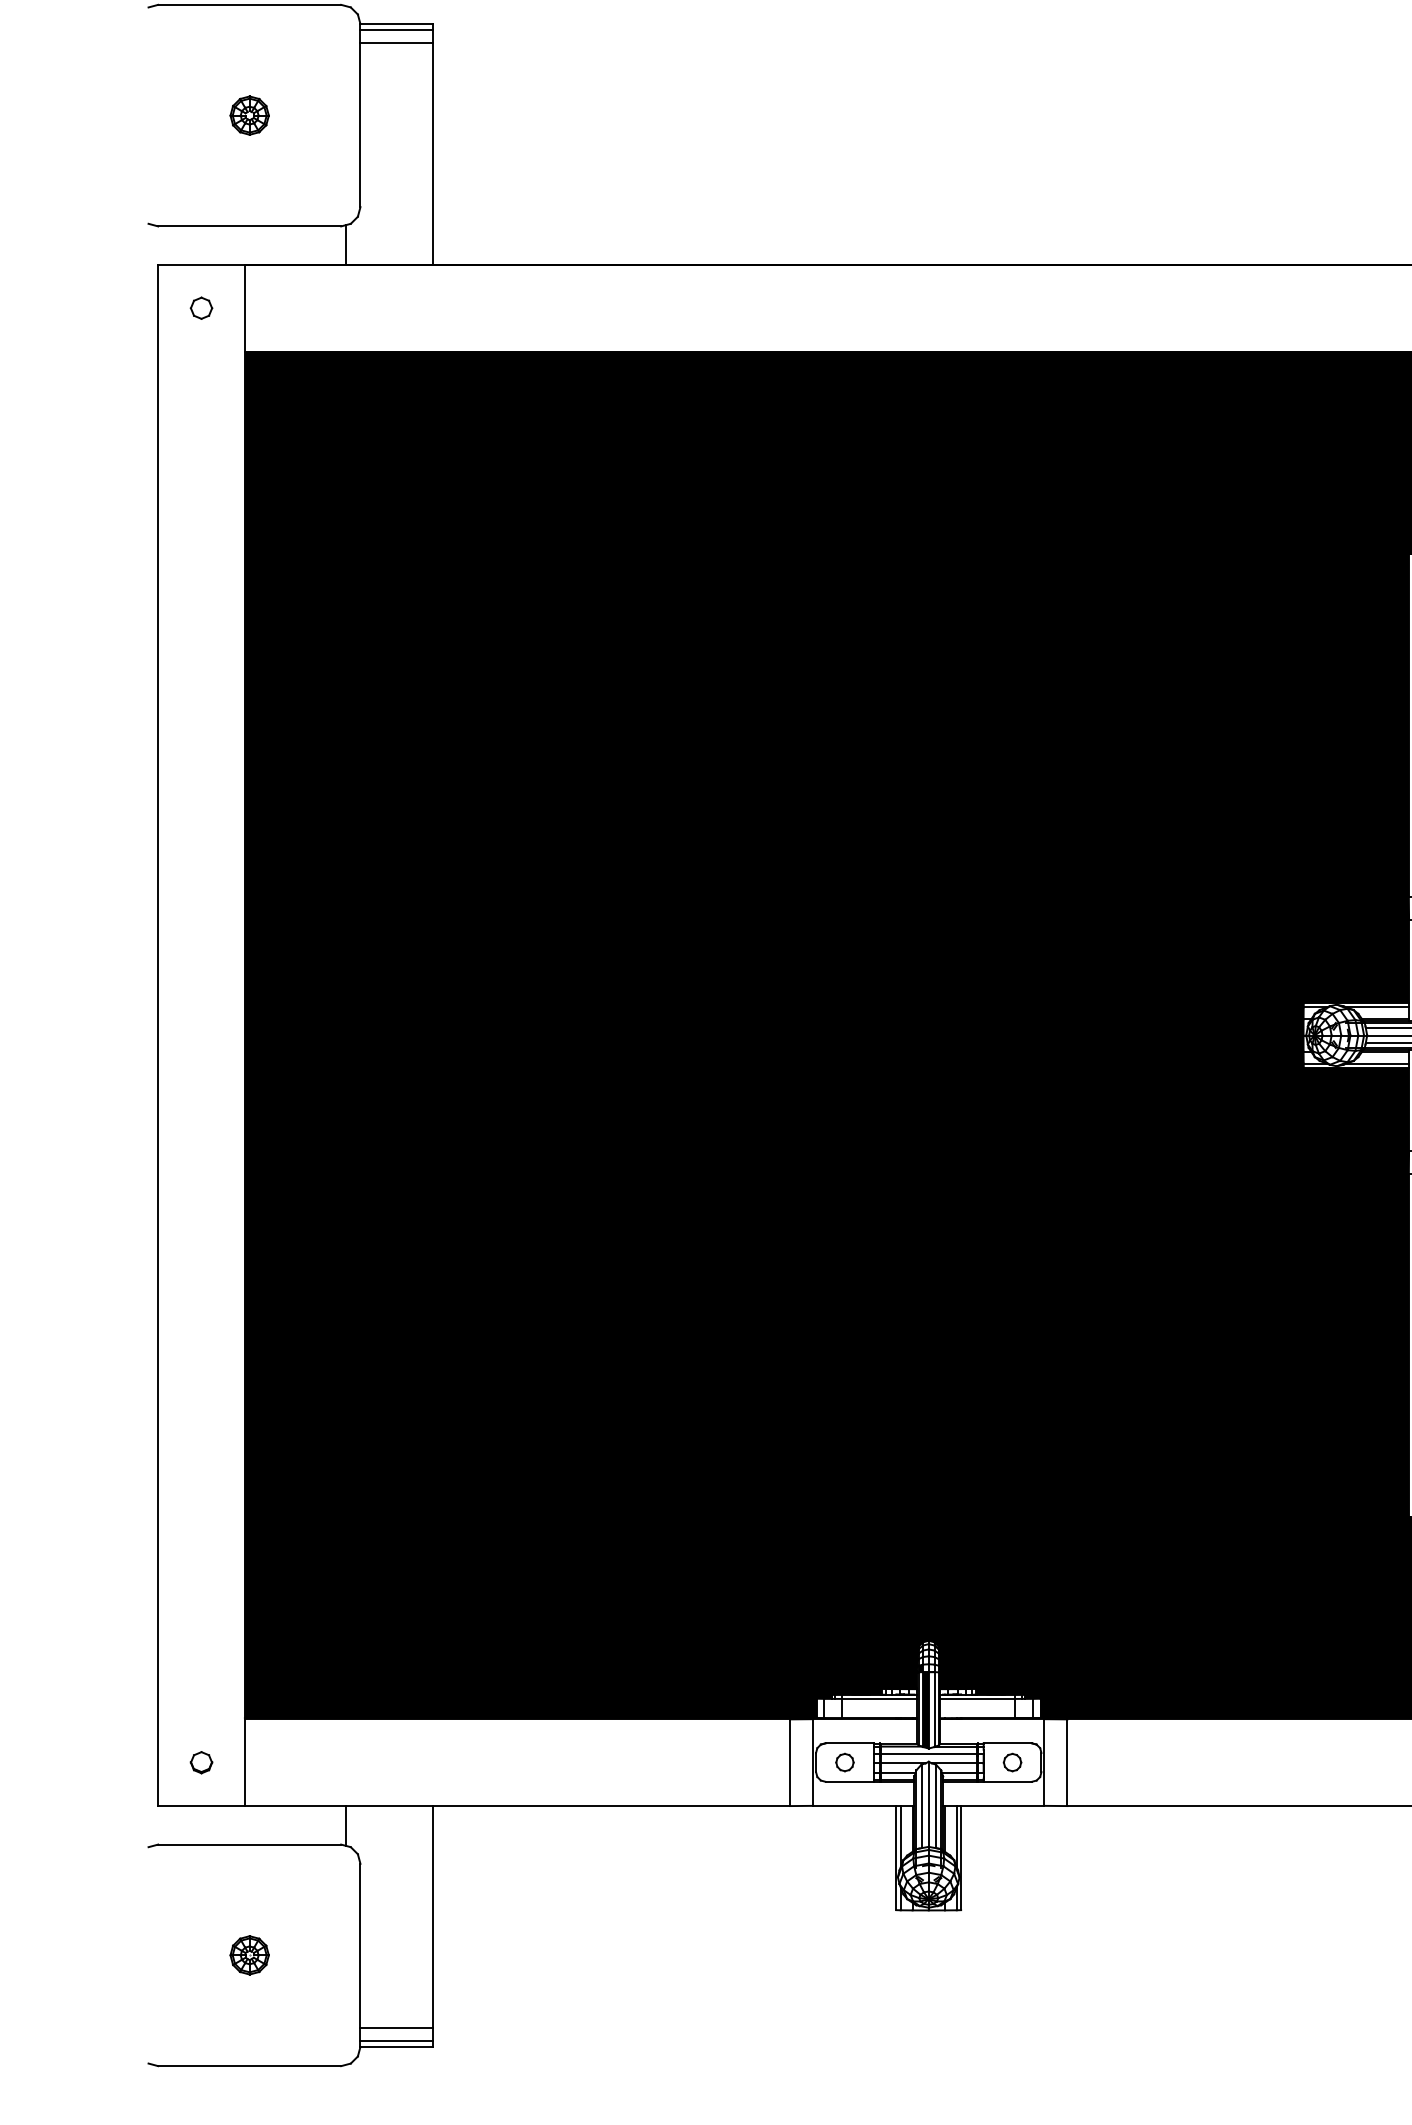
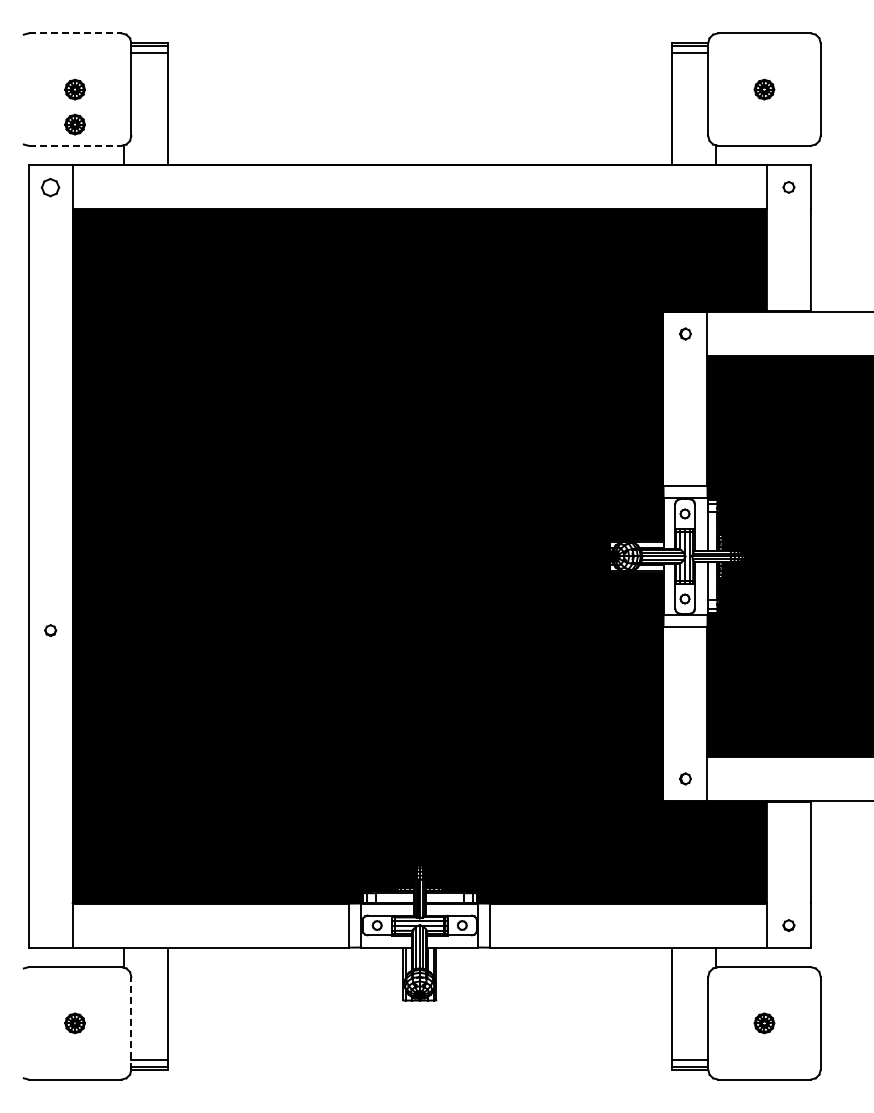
line: (250, 5) -> (75, 33), solid -> dashed
part: (248, 184) -> (74, 124), added
line: (250, 225) -> (75, 145), solid -> dashed
part: (201, 306) -> (50, 186), size x1.6
part: (201, 1762) -> (50, 630), moved
line: (360, 1953) -> (131, 1022), solid -> dashed

